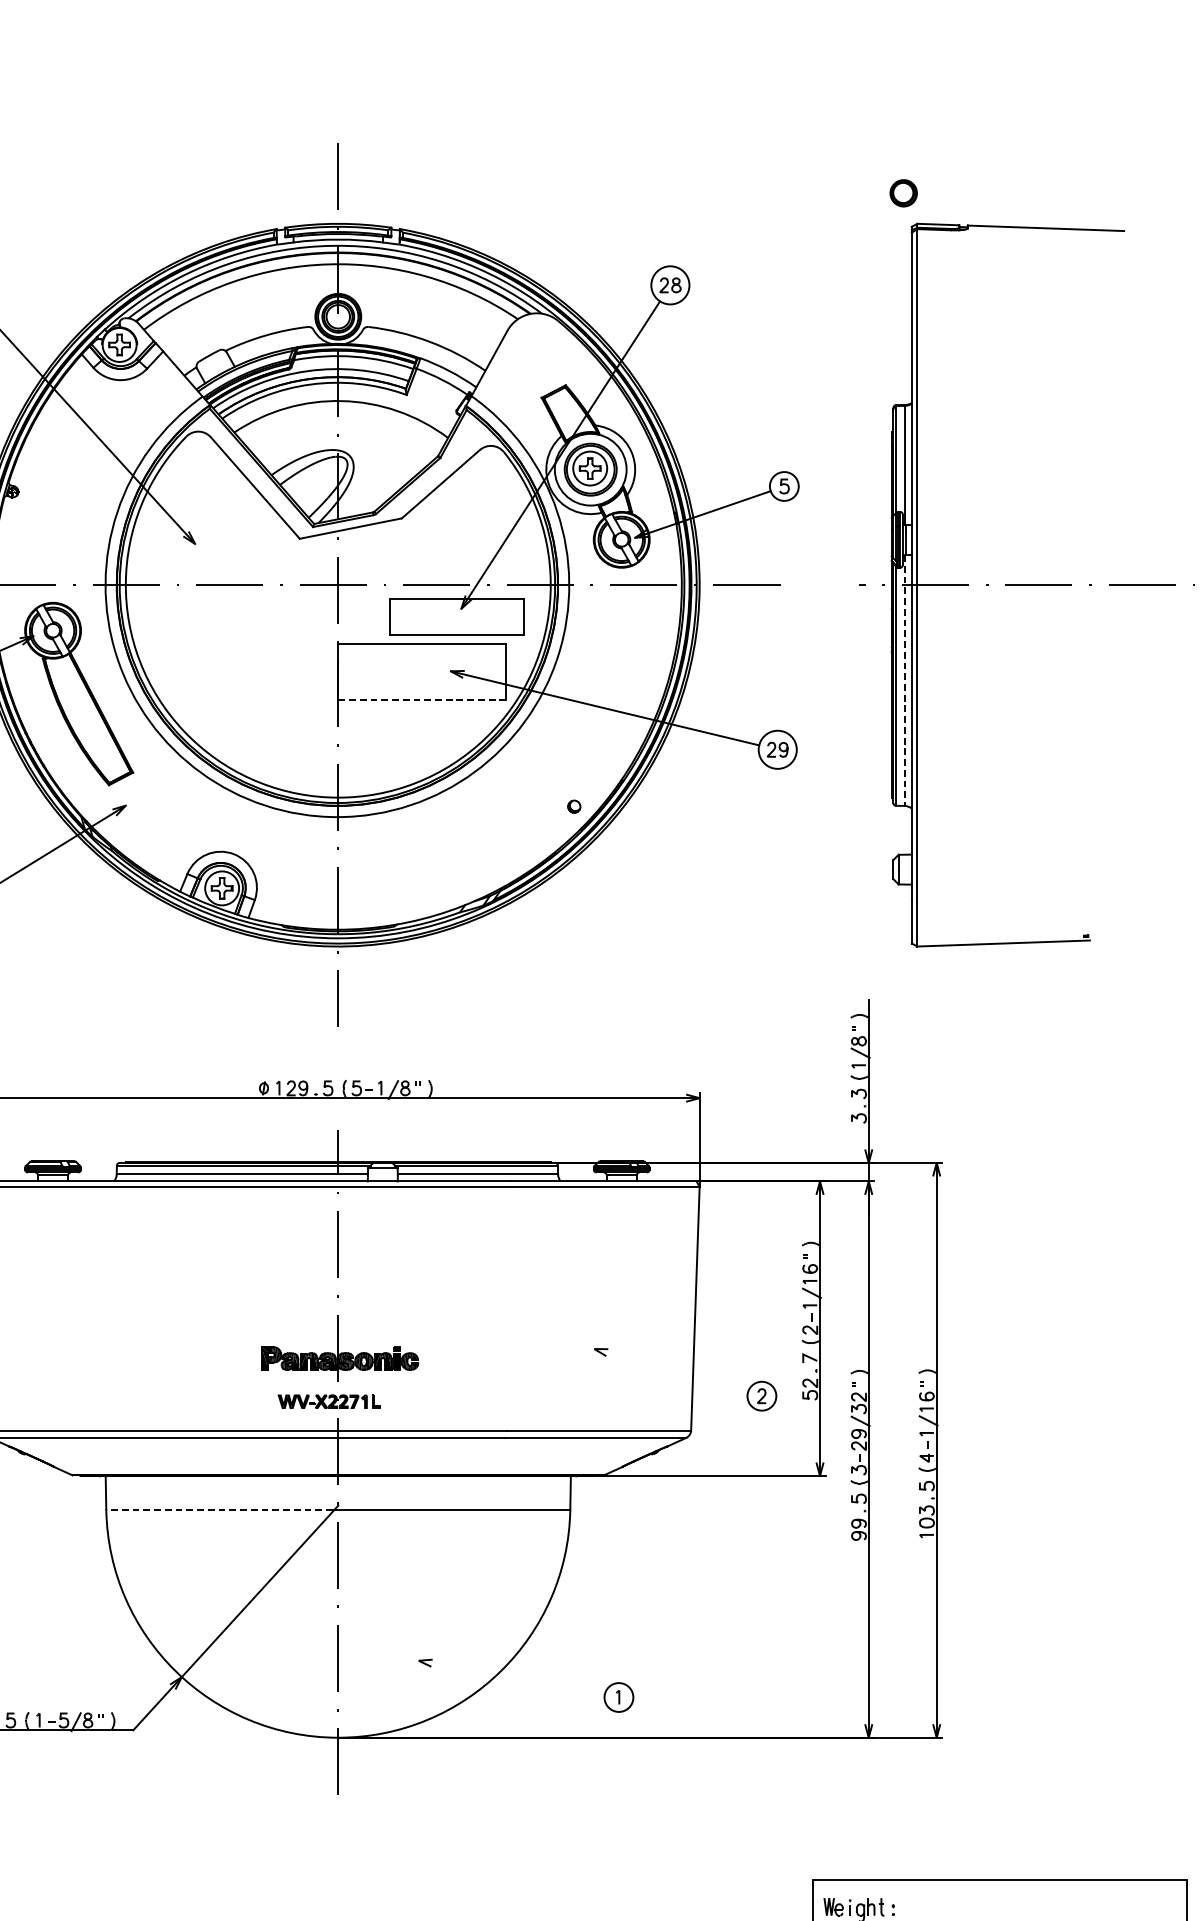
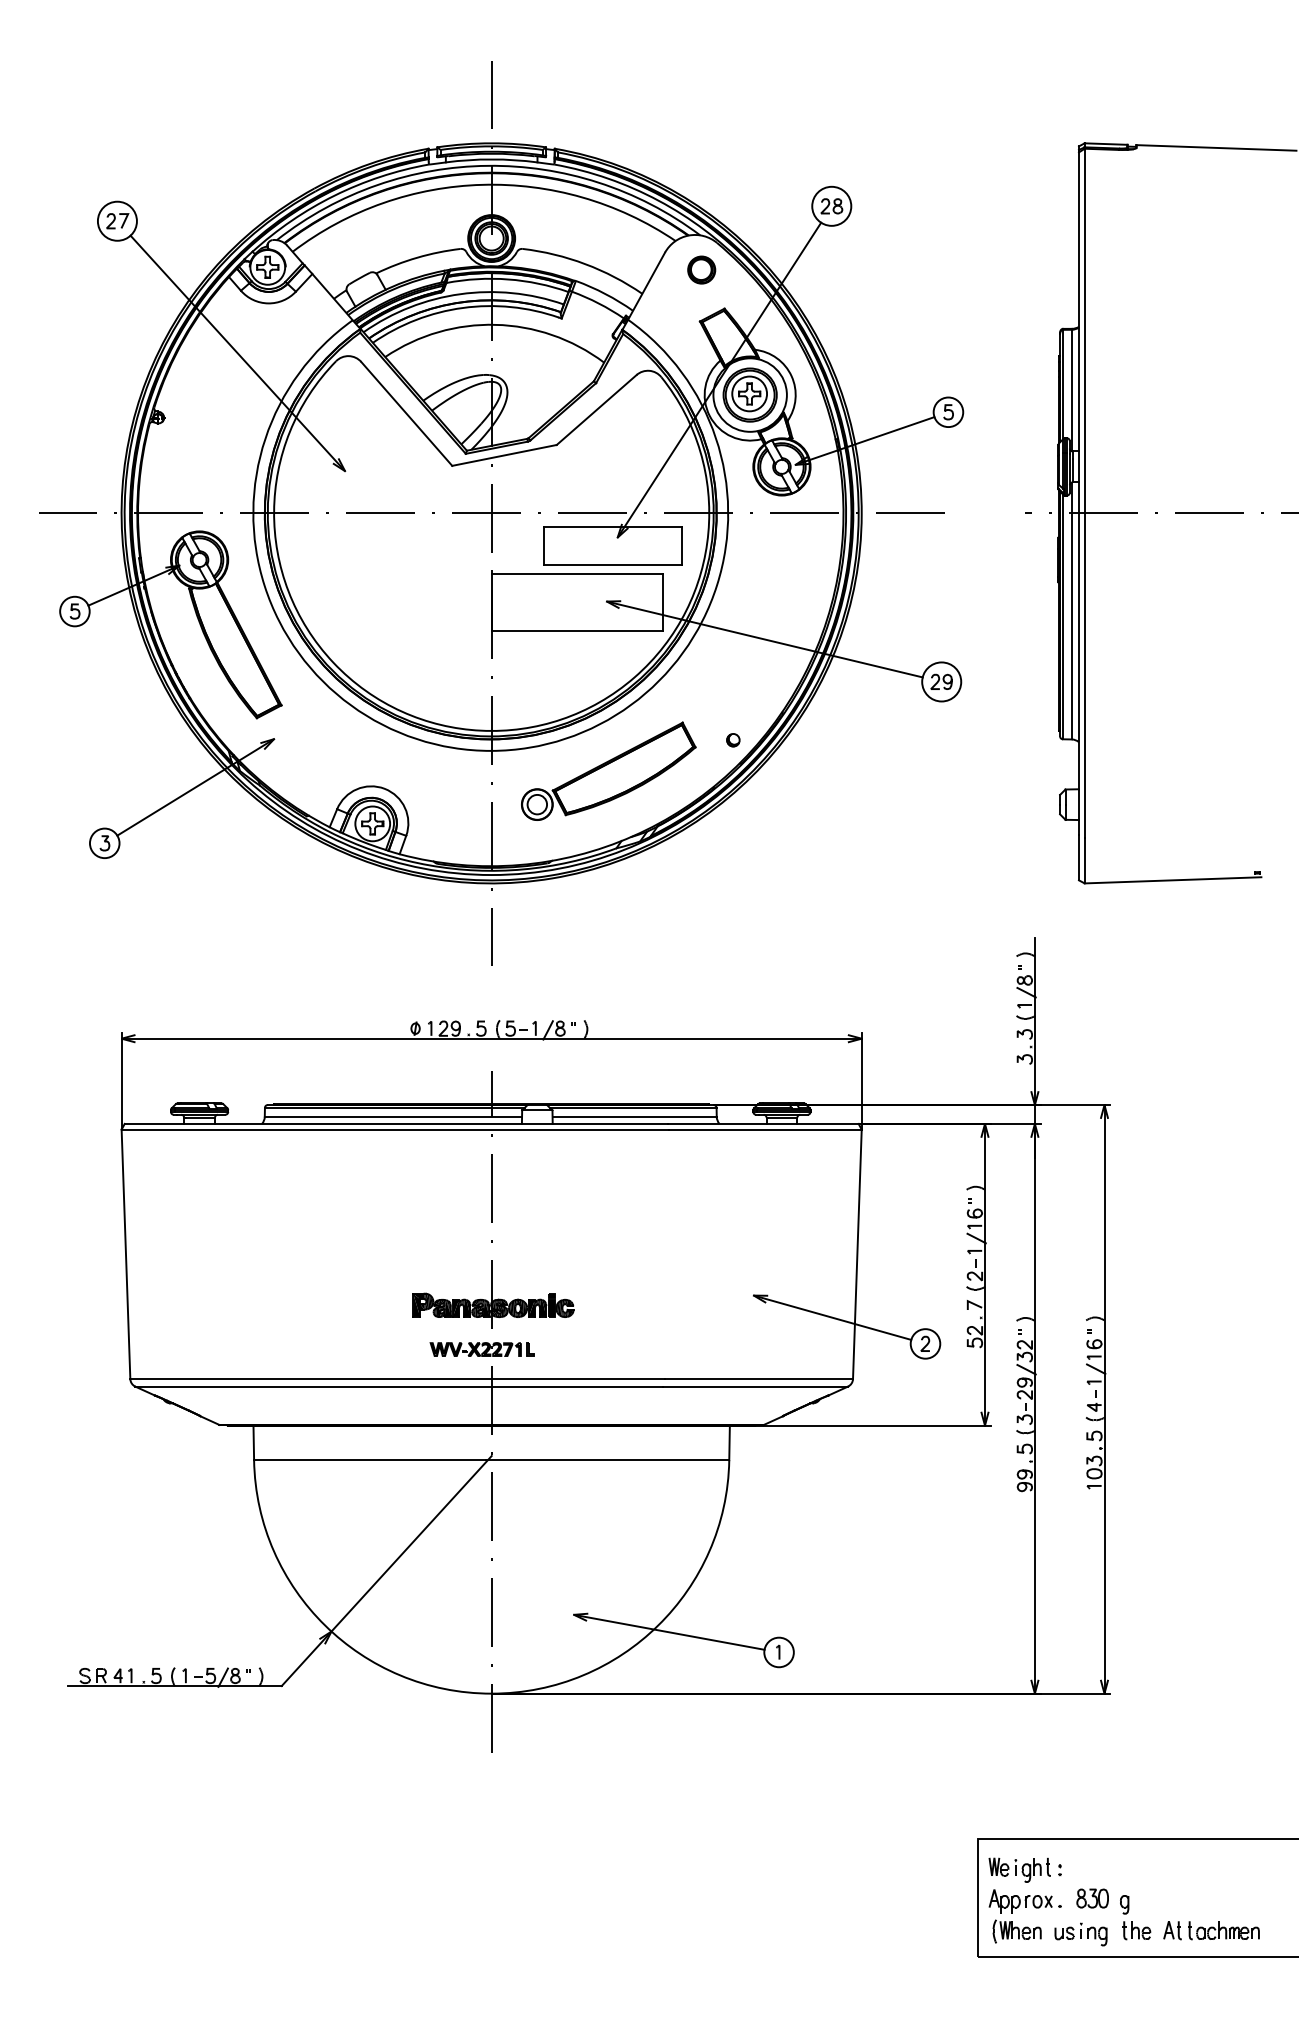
part: (903, 192) -> (701, 269), moved
line: (904, 681) -> (1071, 611), dashed -> solid
line: (422, 699) -> (577, 630), dashed -> solid
part: (452, 836) -> (608, 770), added
line: (671, 1370) -> (832, 1317), added
line: (219, 1510) -> (370, 1460), dashed -> solid
line: (511, 1677) -> (669, 1631), added

